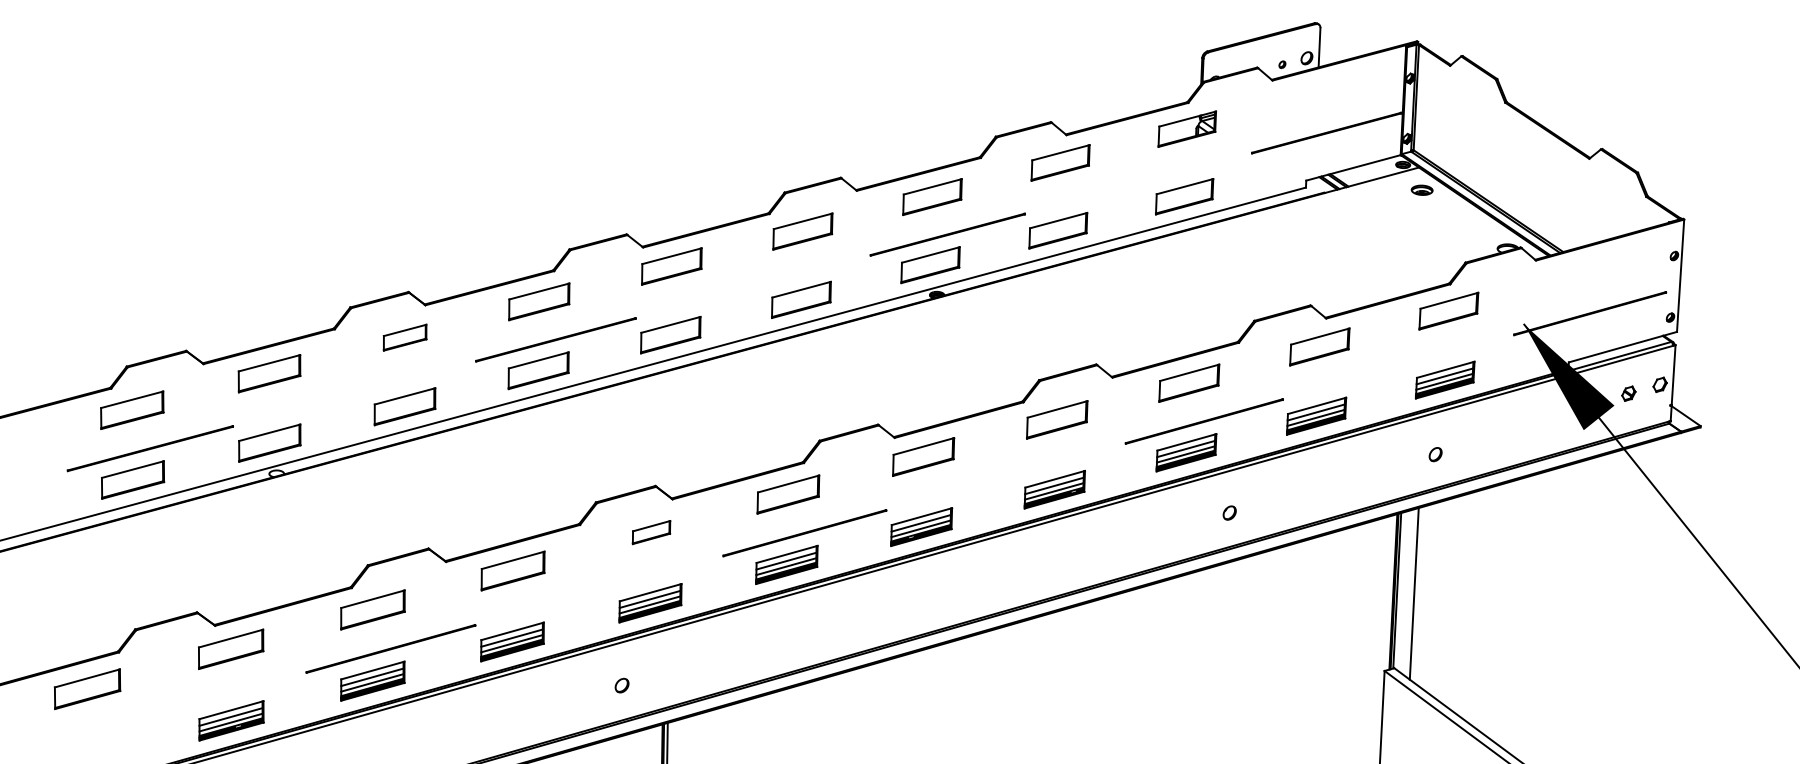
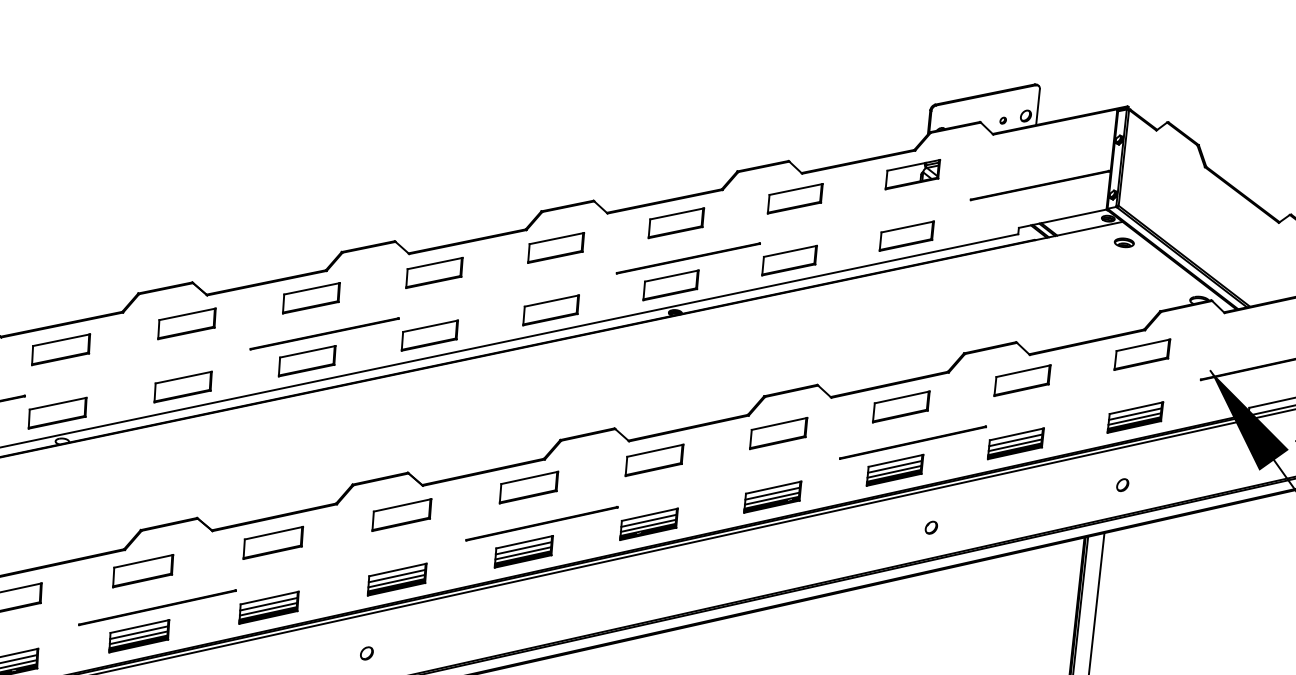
part: (404, 337) -> (186, 323), size x1.43
part: (651, 532) -> (401, 515), size x1.67

